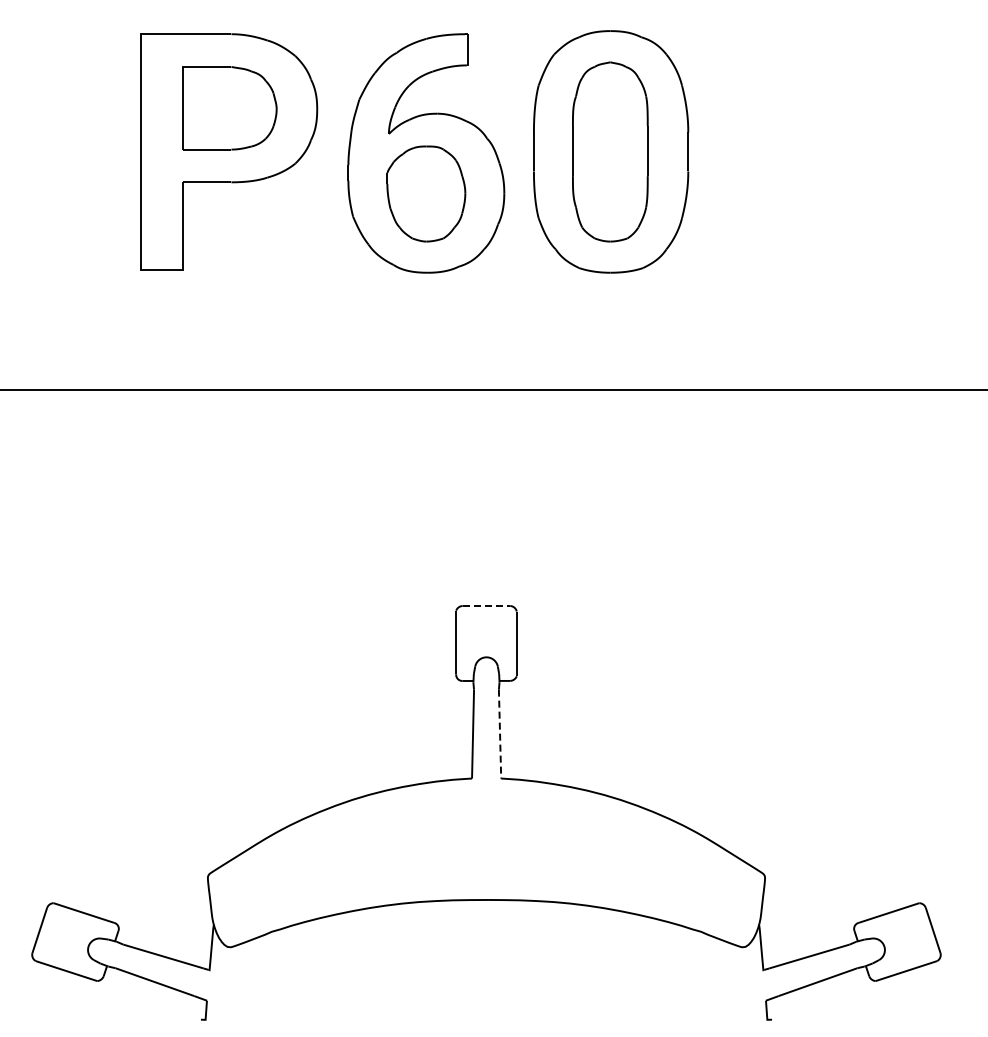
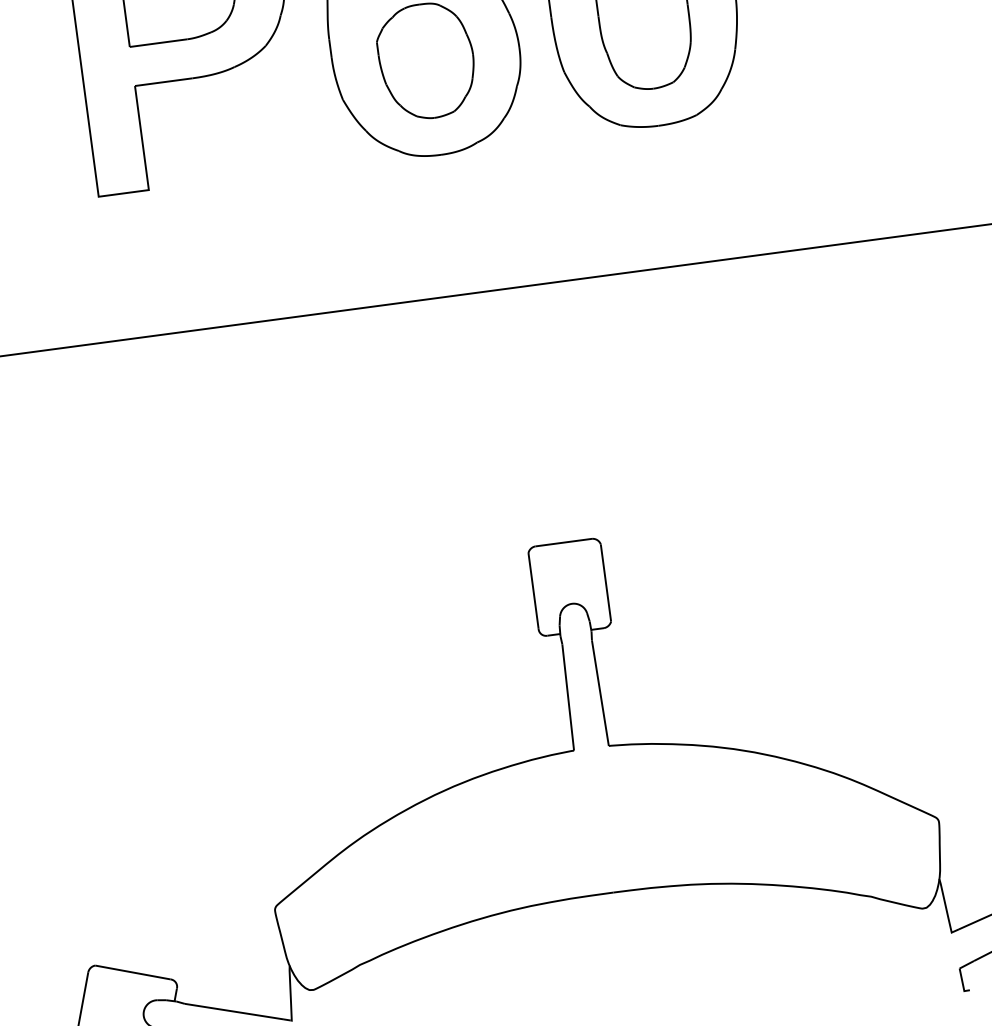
line: (486, 605) -> (563, 542), dashed -> solid
line: (500, 734) -> (600, 693), dashed -> solid

